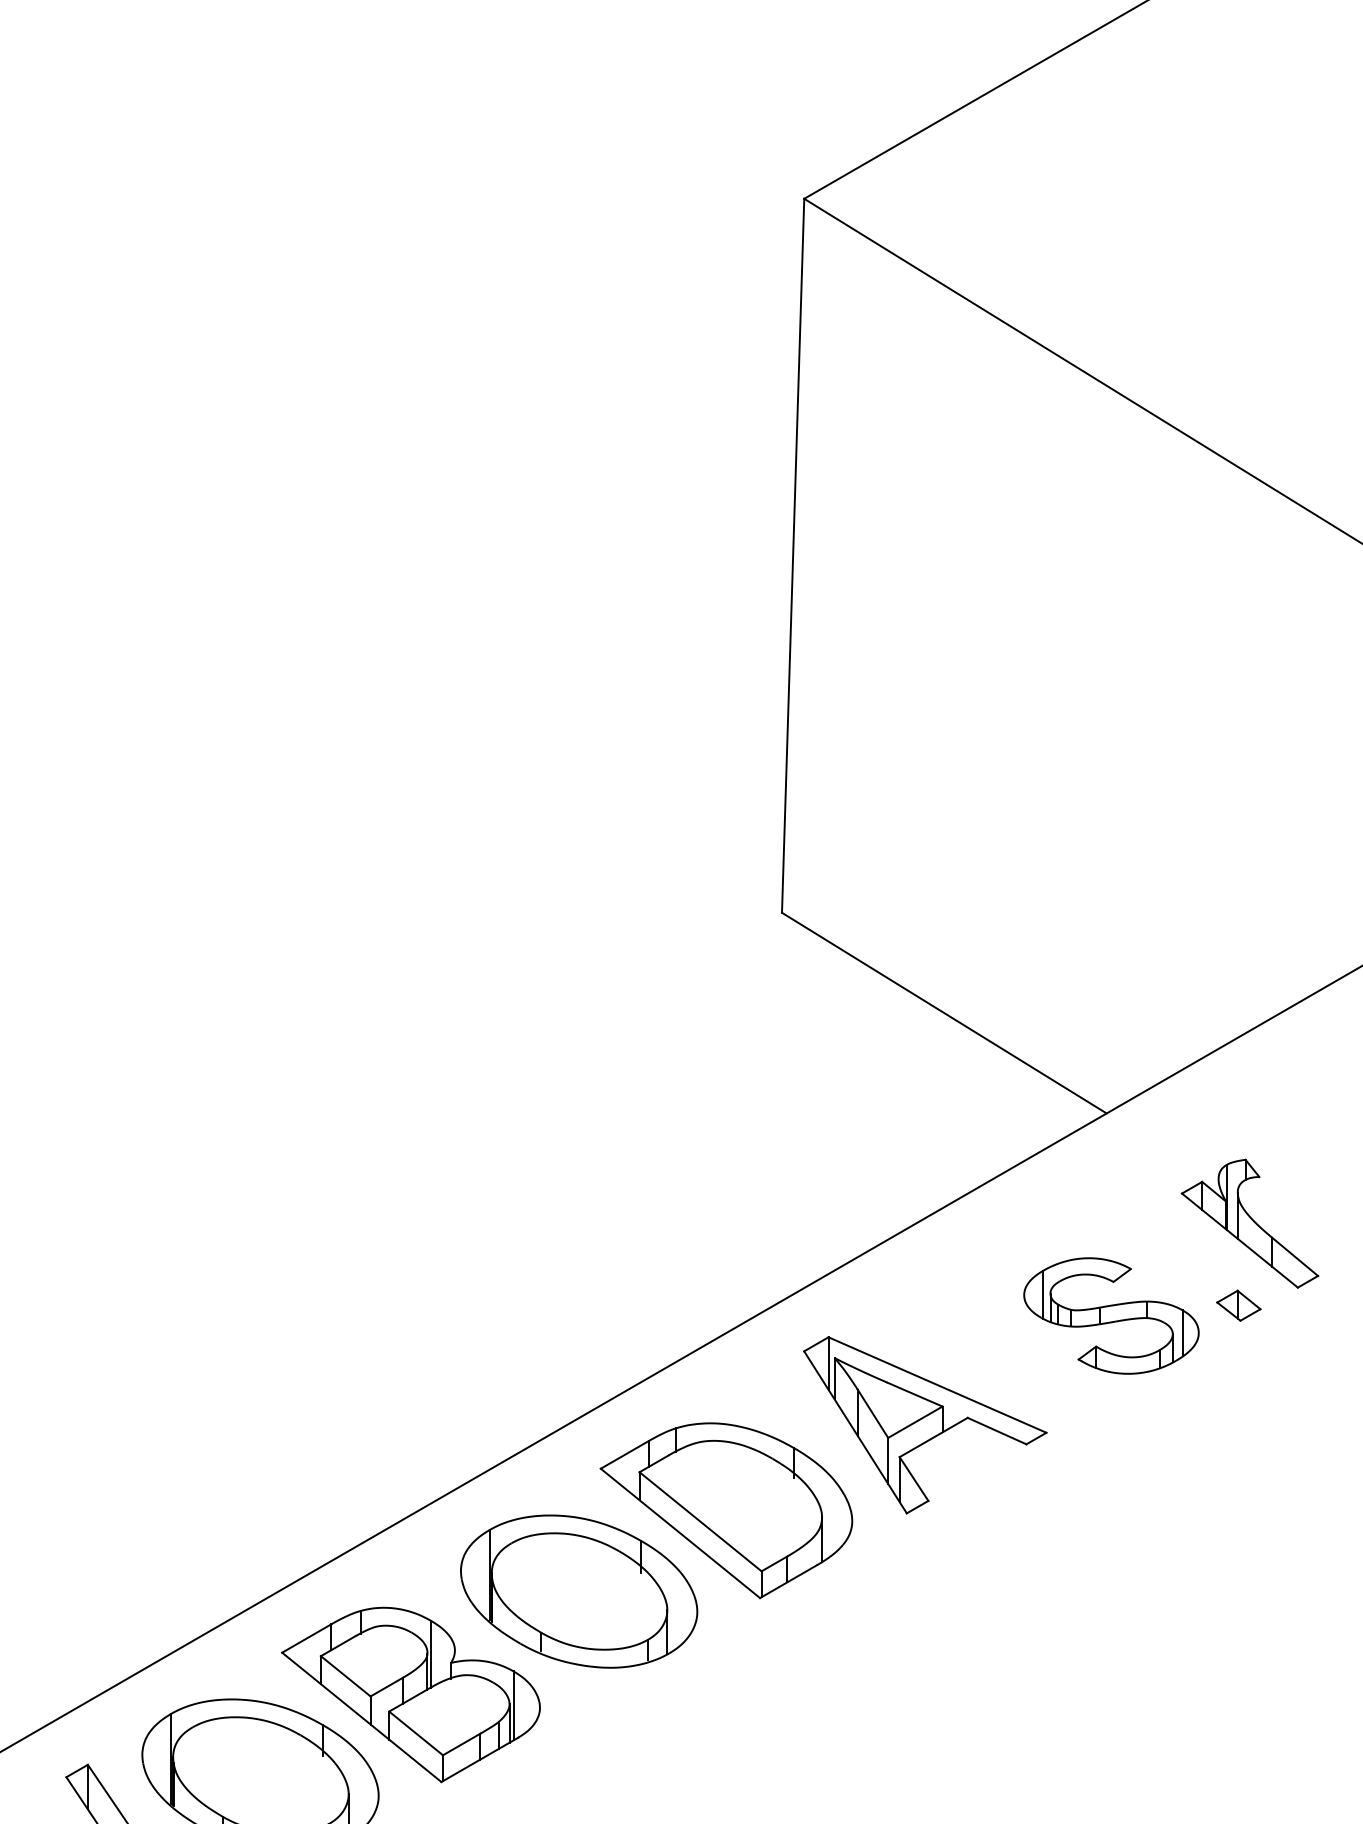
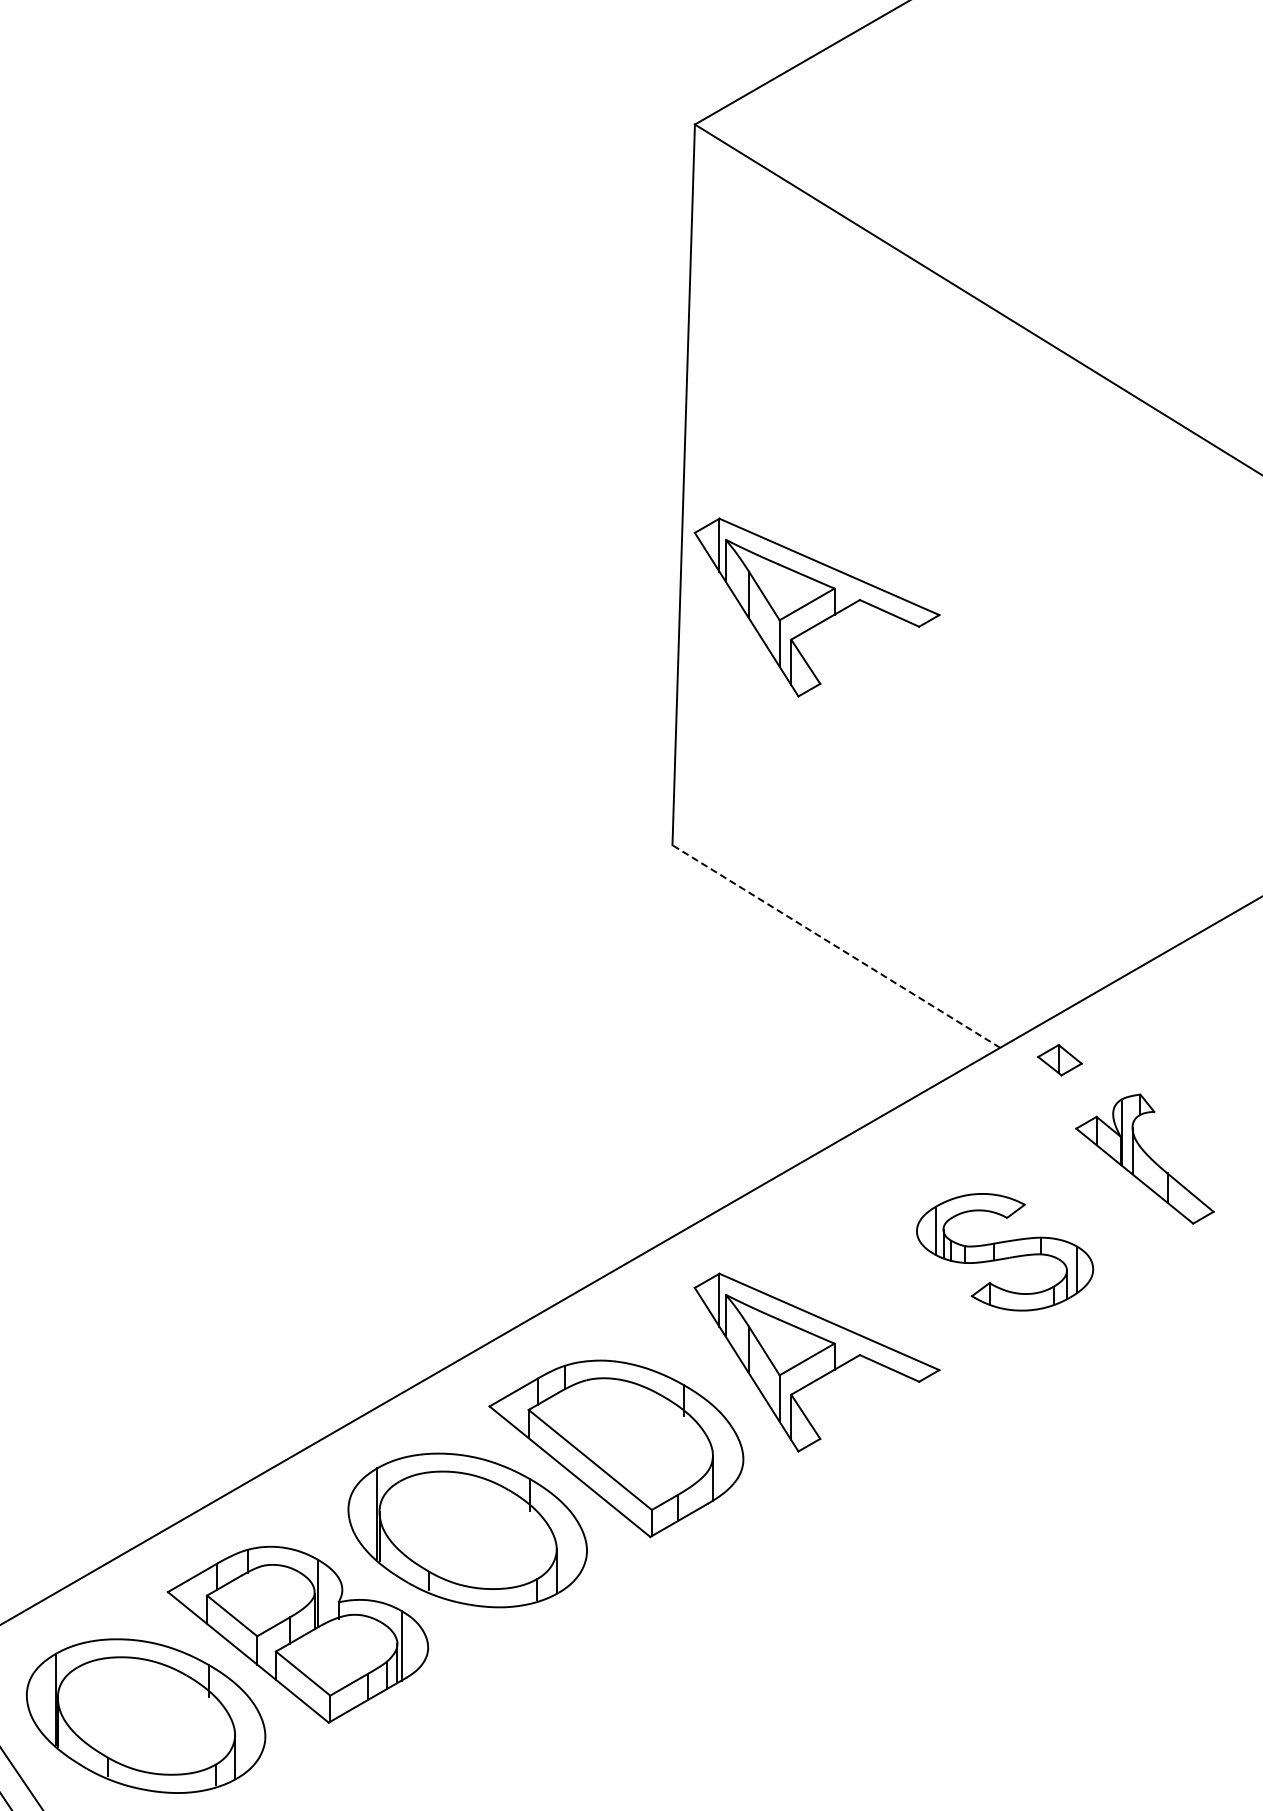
part: (925, 677) -> (817, 607), added
line: (944, 1013) -> (836, 946), solid -> dashed
part: (1238, 1305) -> (1059, 1059), moved

